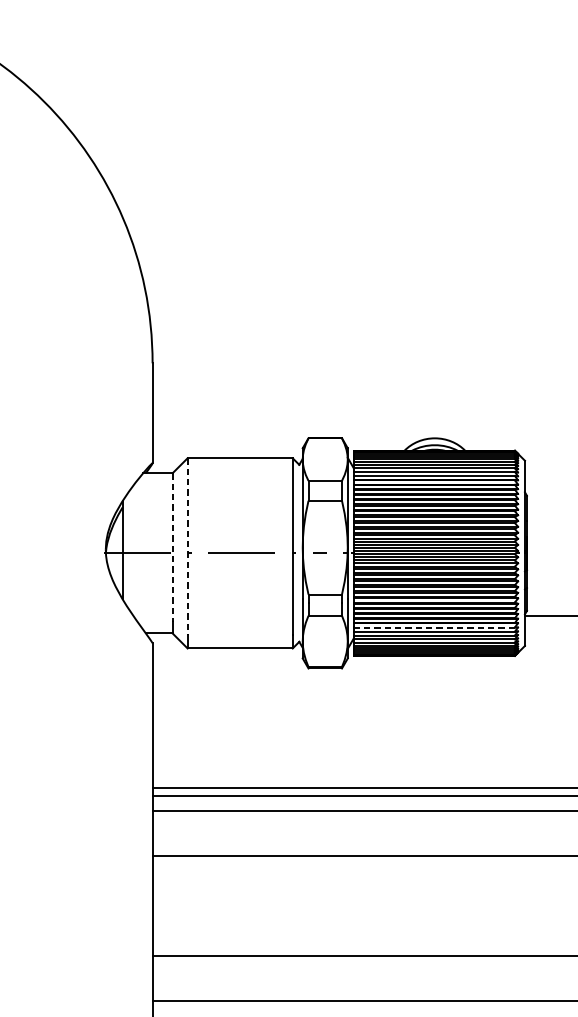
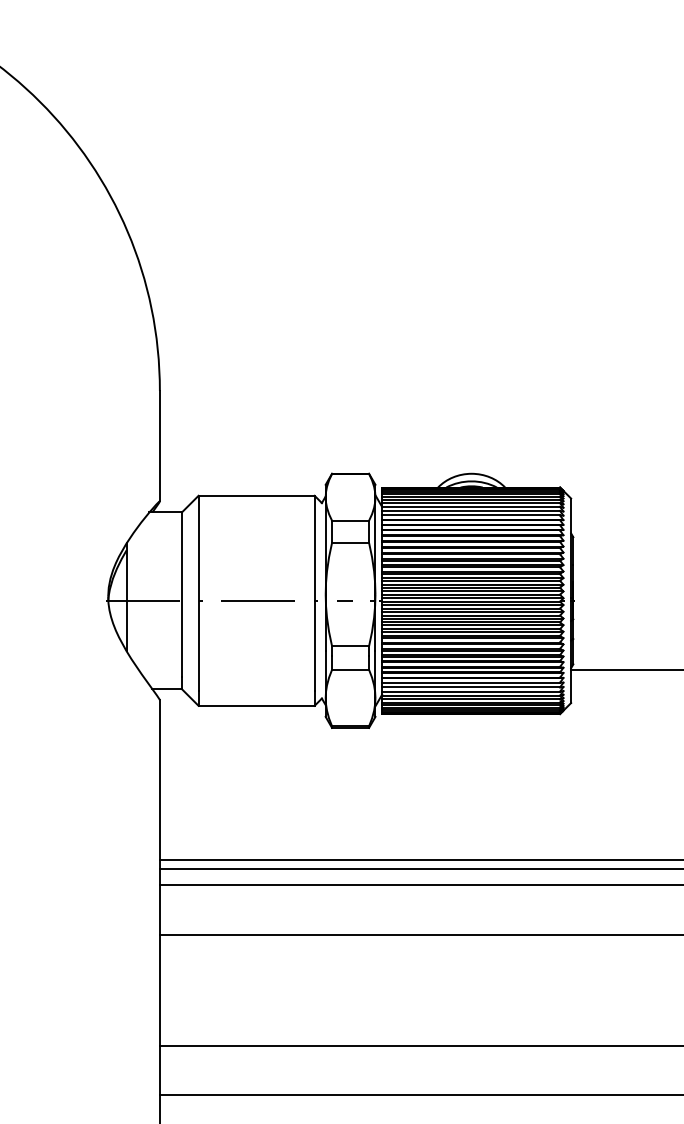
line: (187, 546) -> (198, 593), dashed -> solid
line: (173, 547) -> (182, 594), dashed -> solid
line: (433, 627) -> (470, 682), dashed -> solid

